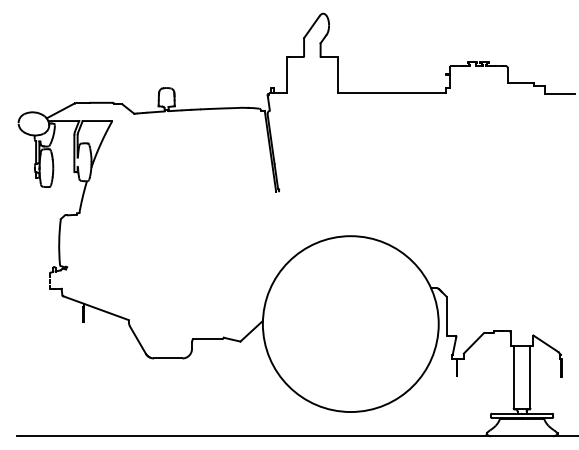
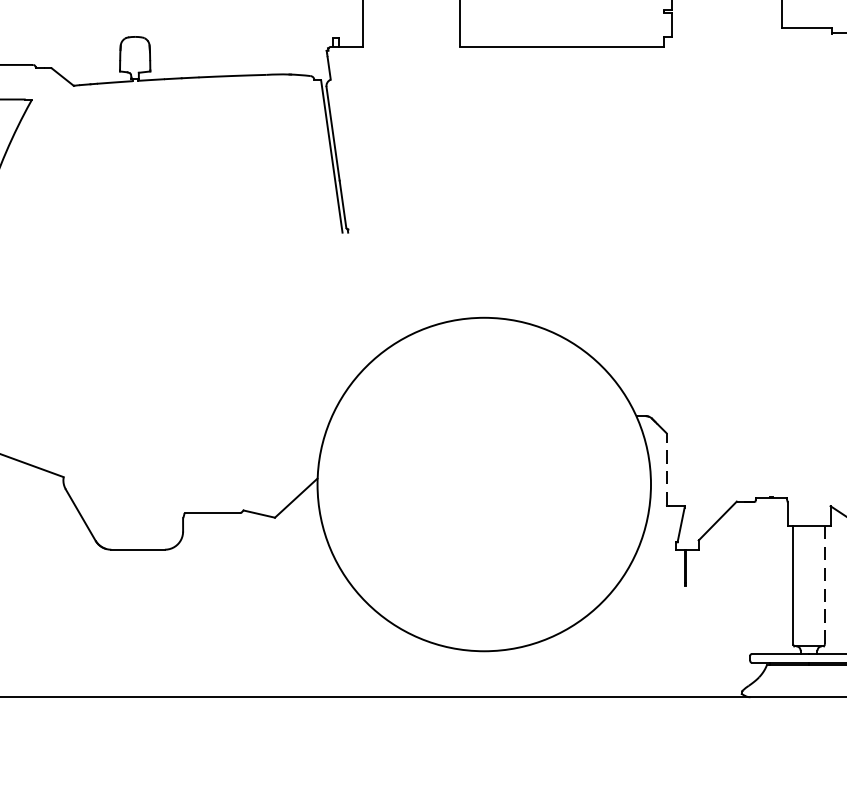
line: (447, 316) -> (667, 470), solid -> dashed
line: (530, 377) -> (825, 585), solid -> dashed

